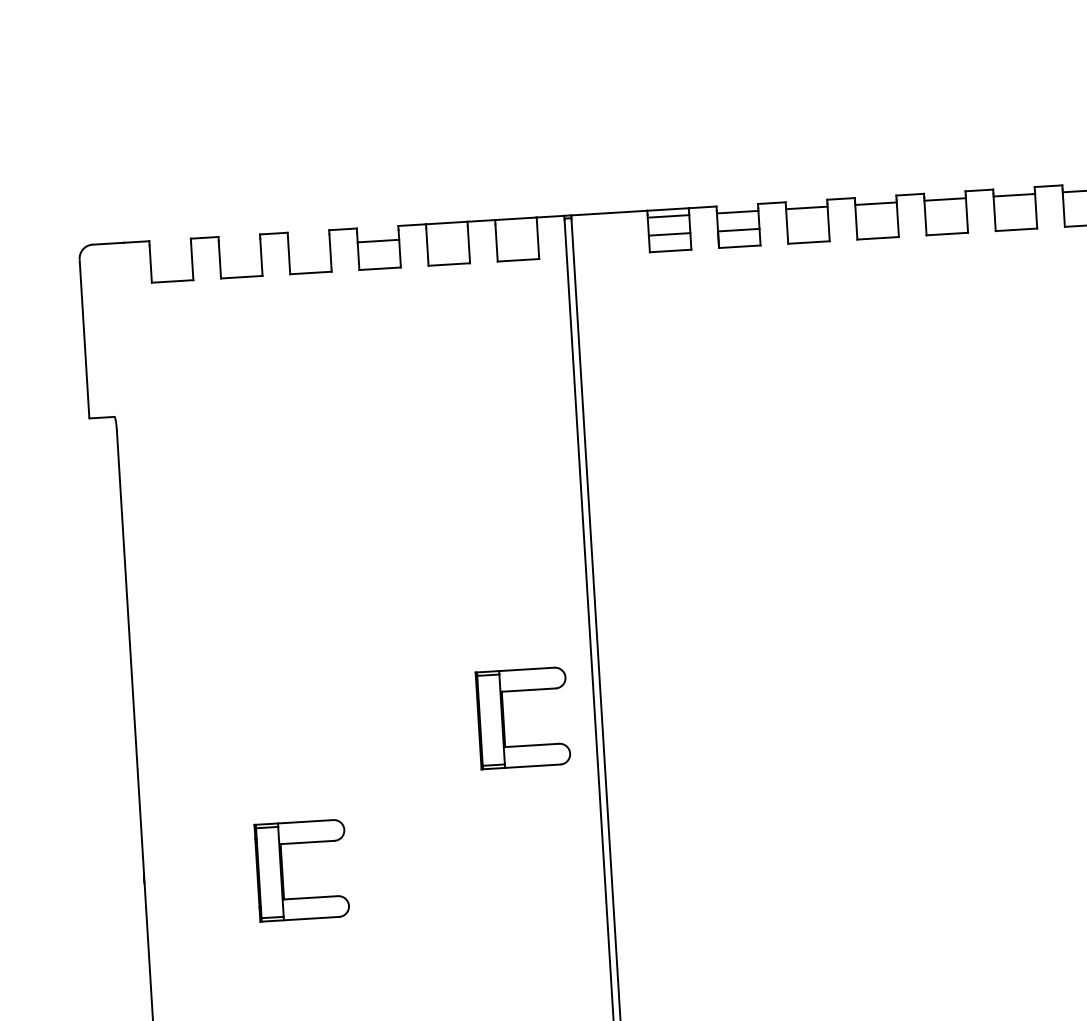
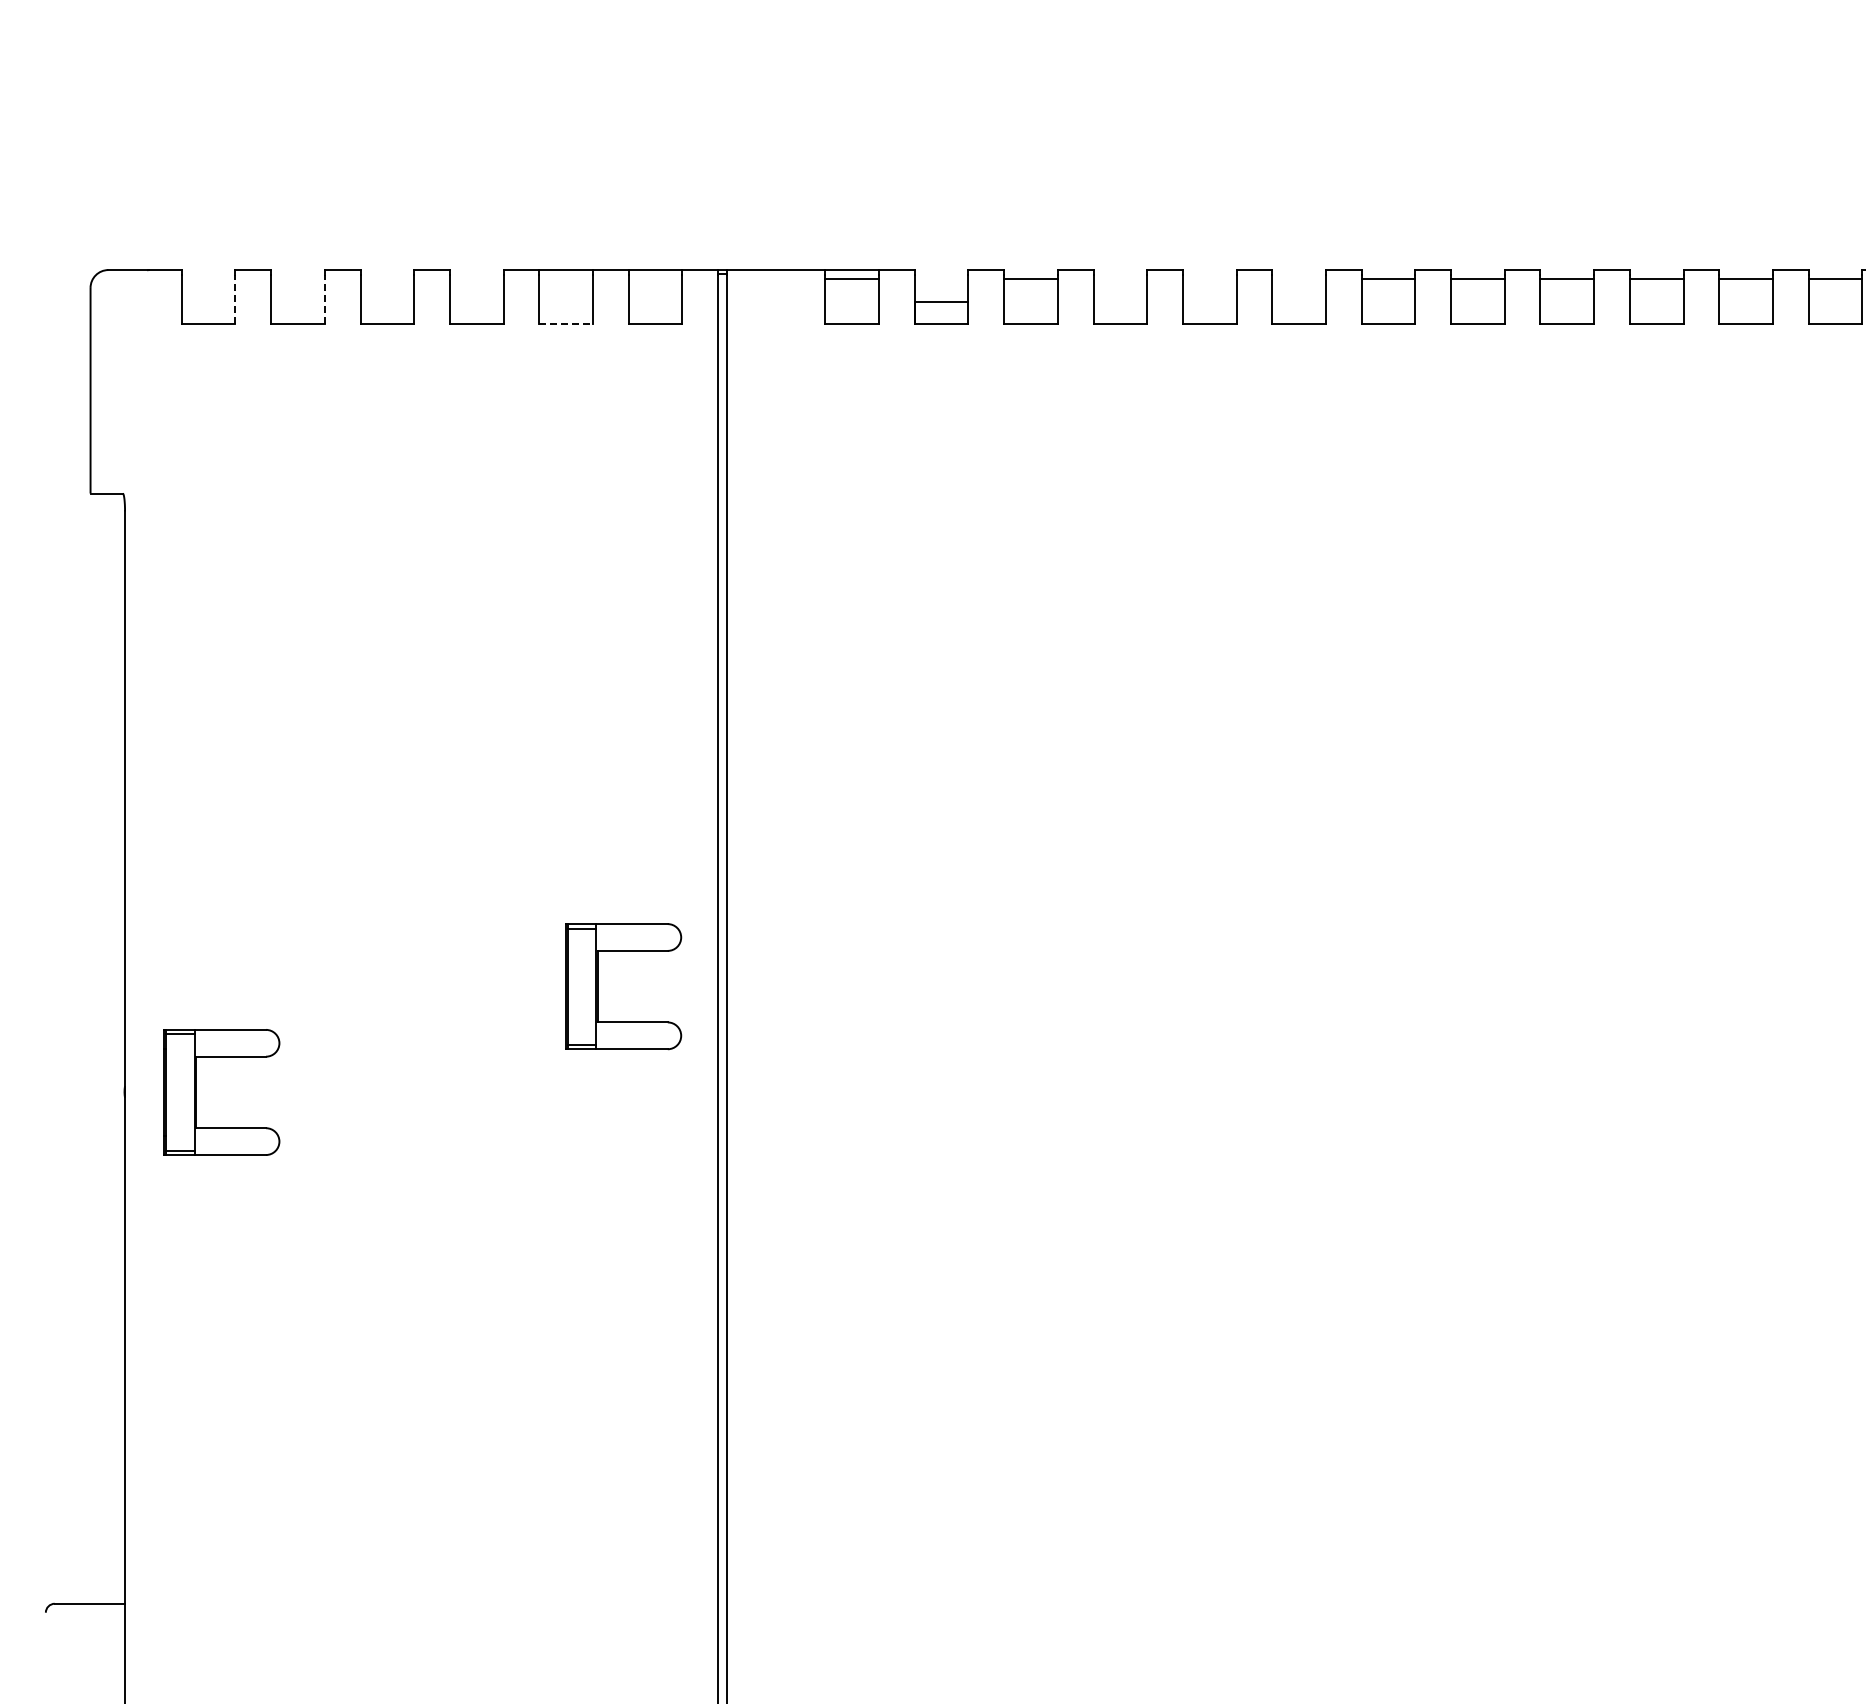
line: (1013, 195) -> (1298, 279), removed
line: (945, 199) -> (1209, 279), removed
line: (876, 204) -> (1120, 279), removed
line: (737, 212) -> (941, 279), removed
line: (669, 234) -> (851, 302), removed
line: (378, 240) -> (476, 287), removed
line: (261, 257) -> (324, 299), solid -> dashed
line: (192, 261) -> (235, 299), solid -> dashed
line: (449, 264) -> (566, 323), solid -> dashed
part: (503, 719) -> (598, 986), moved
part: (282, 871) -> (196, 1092), moved

